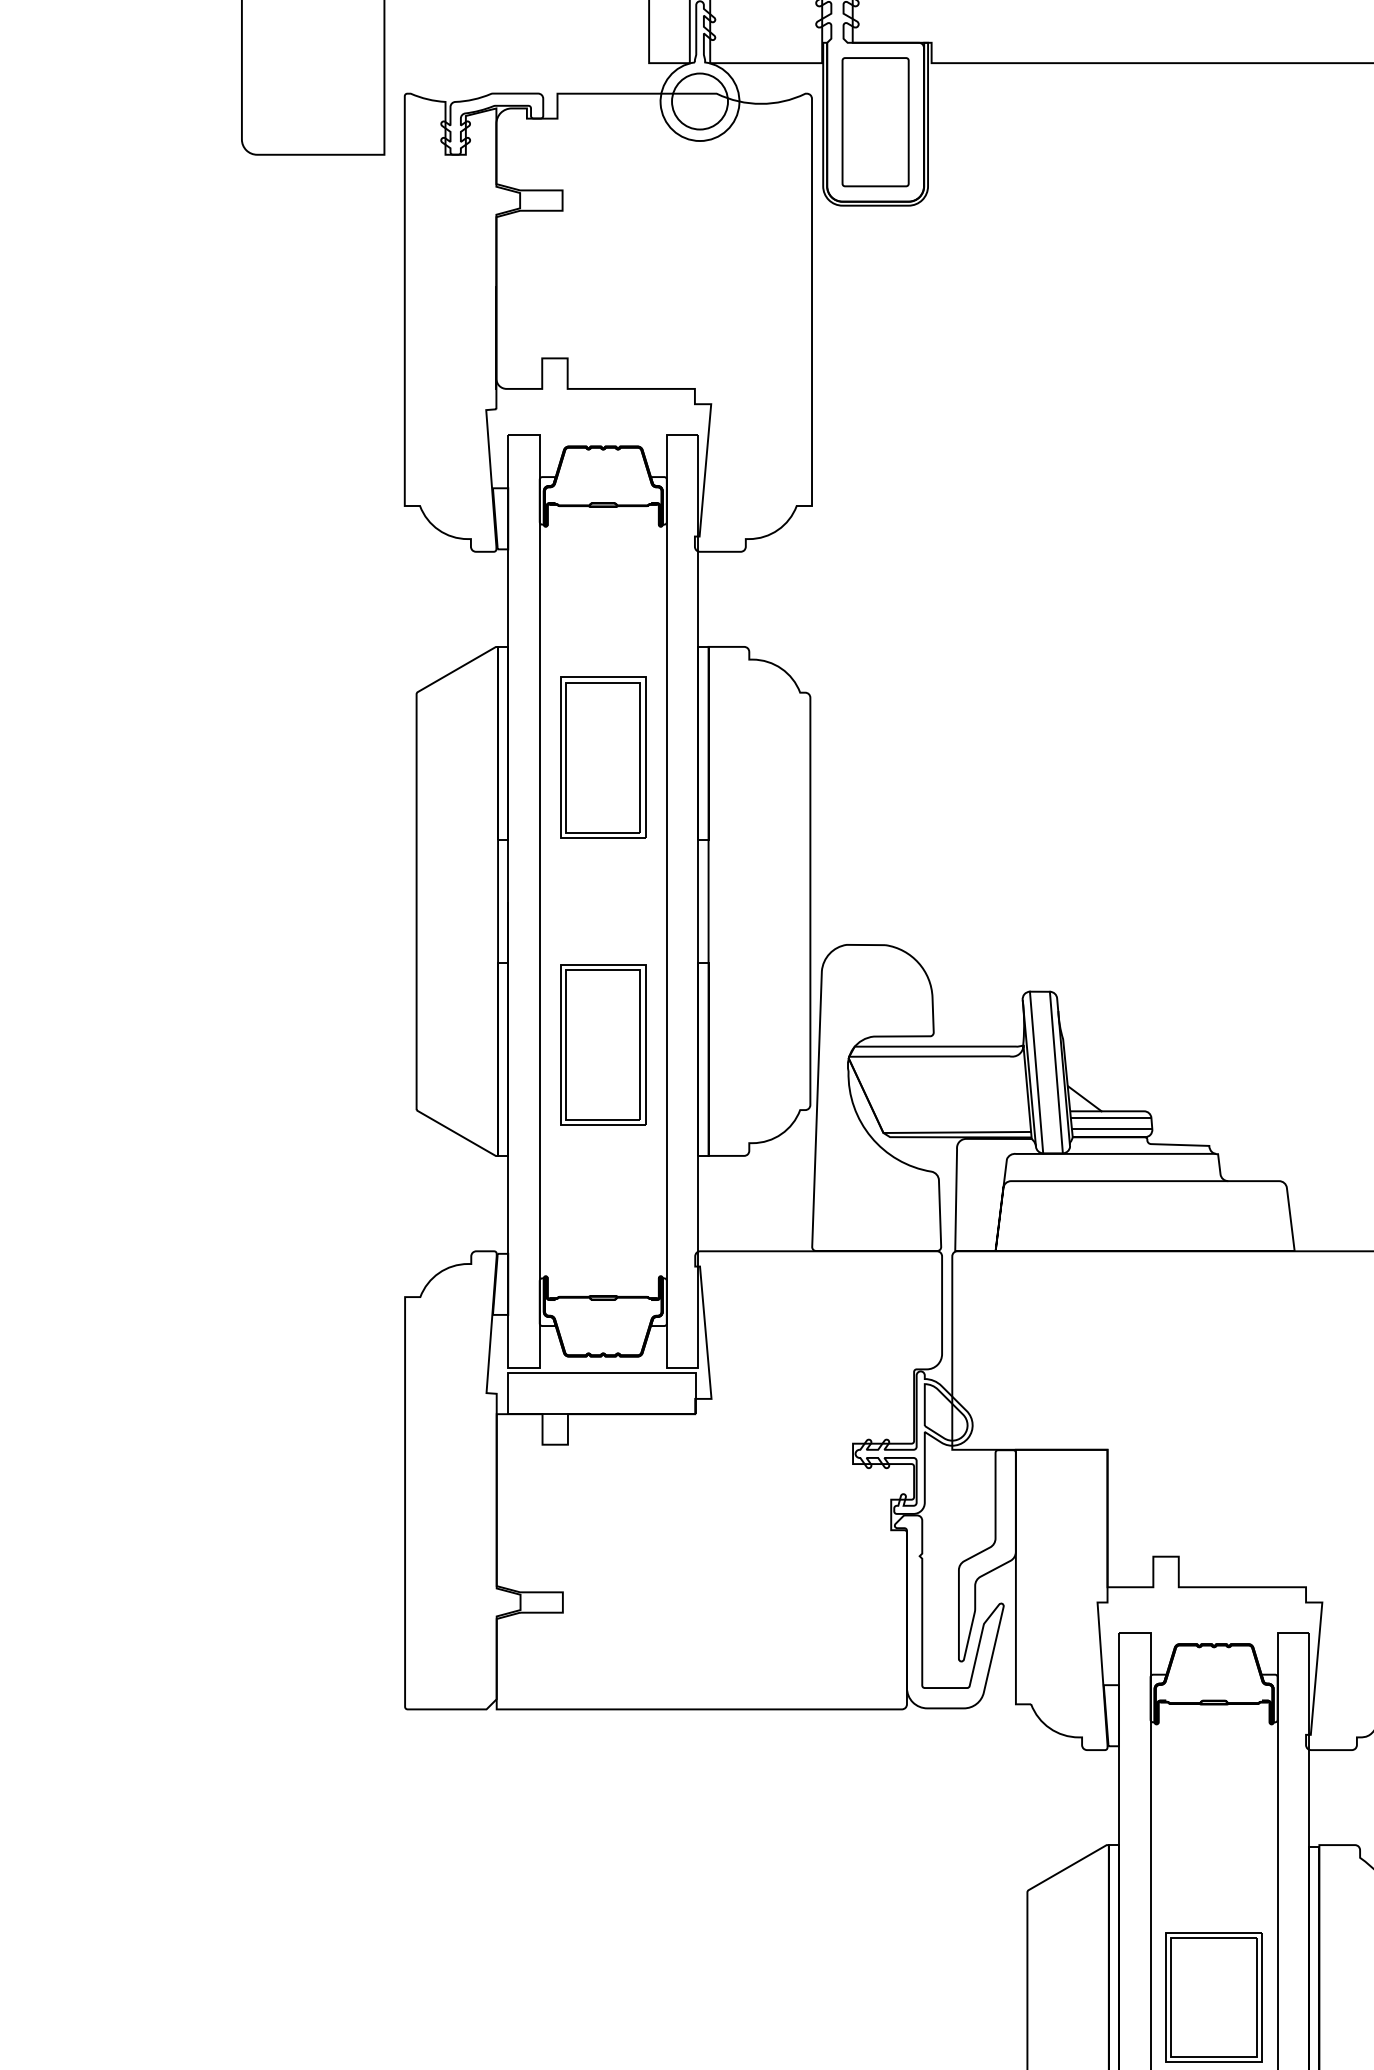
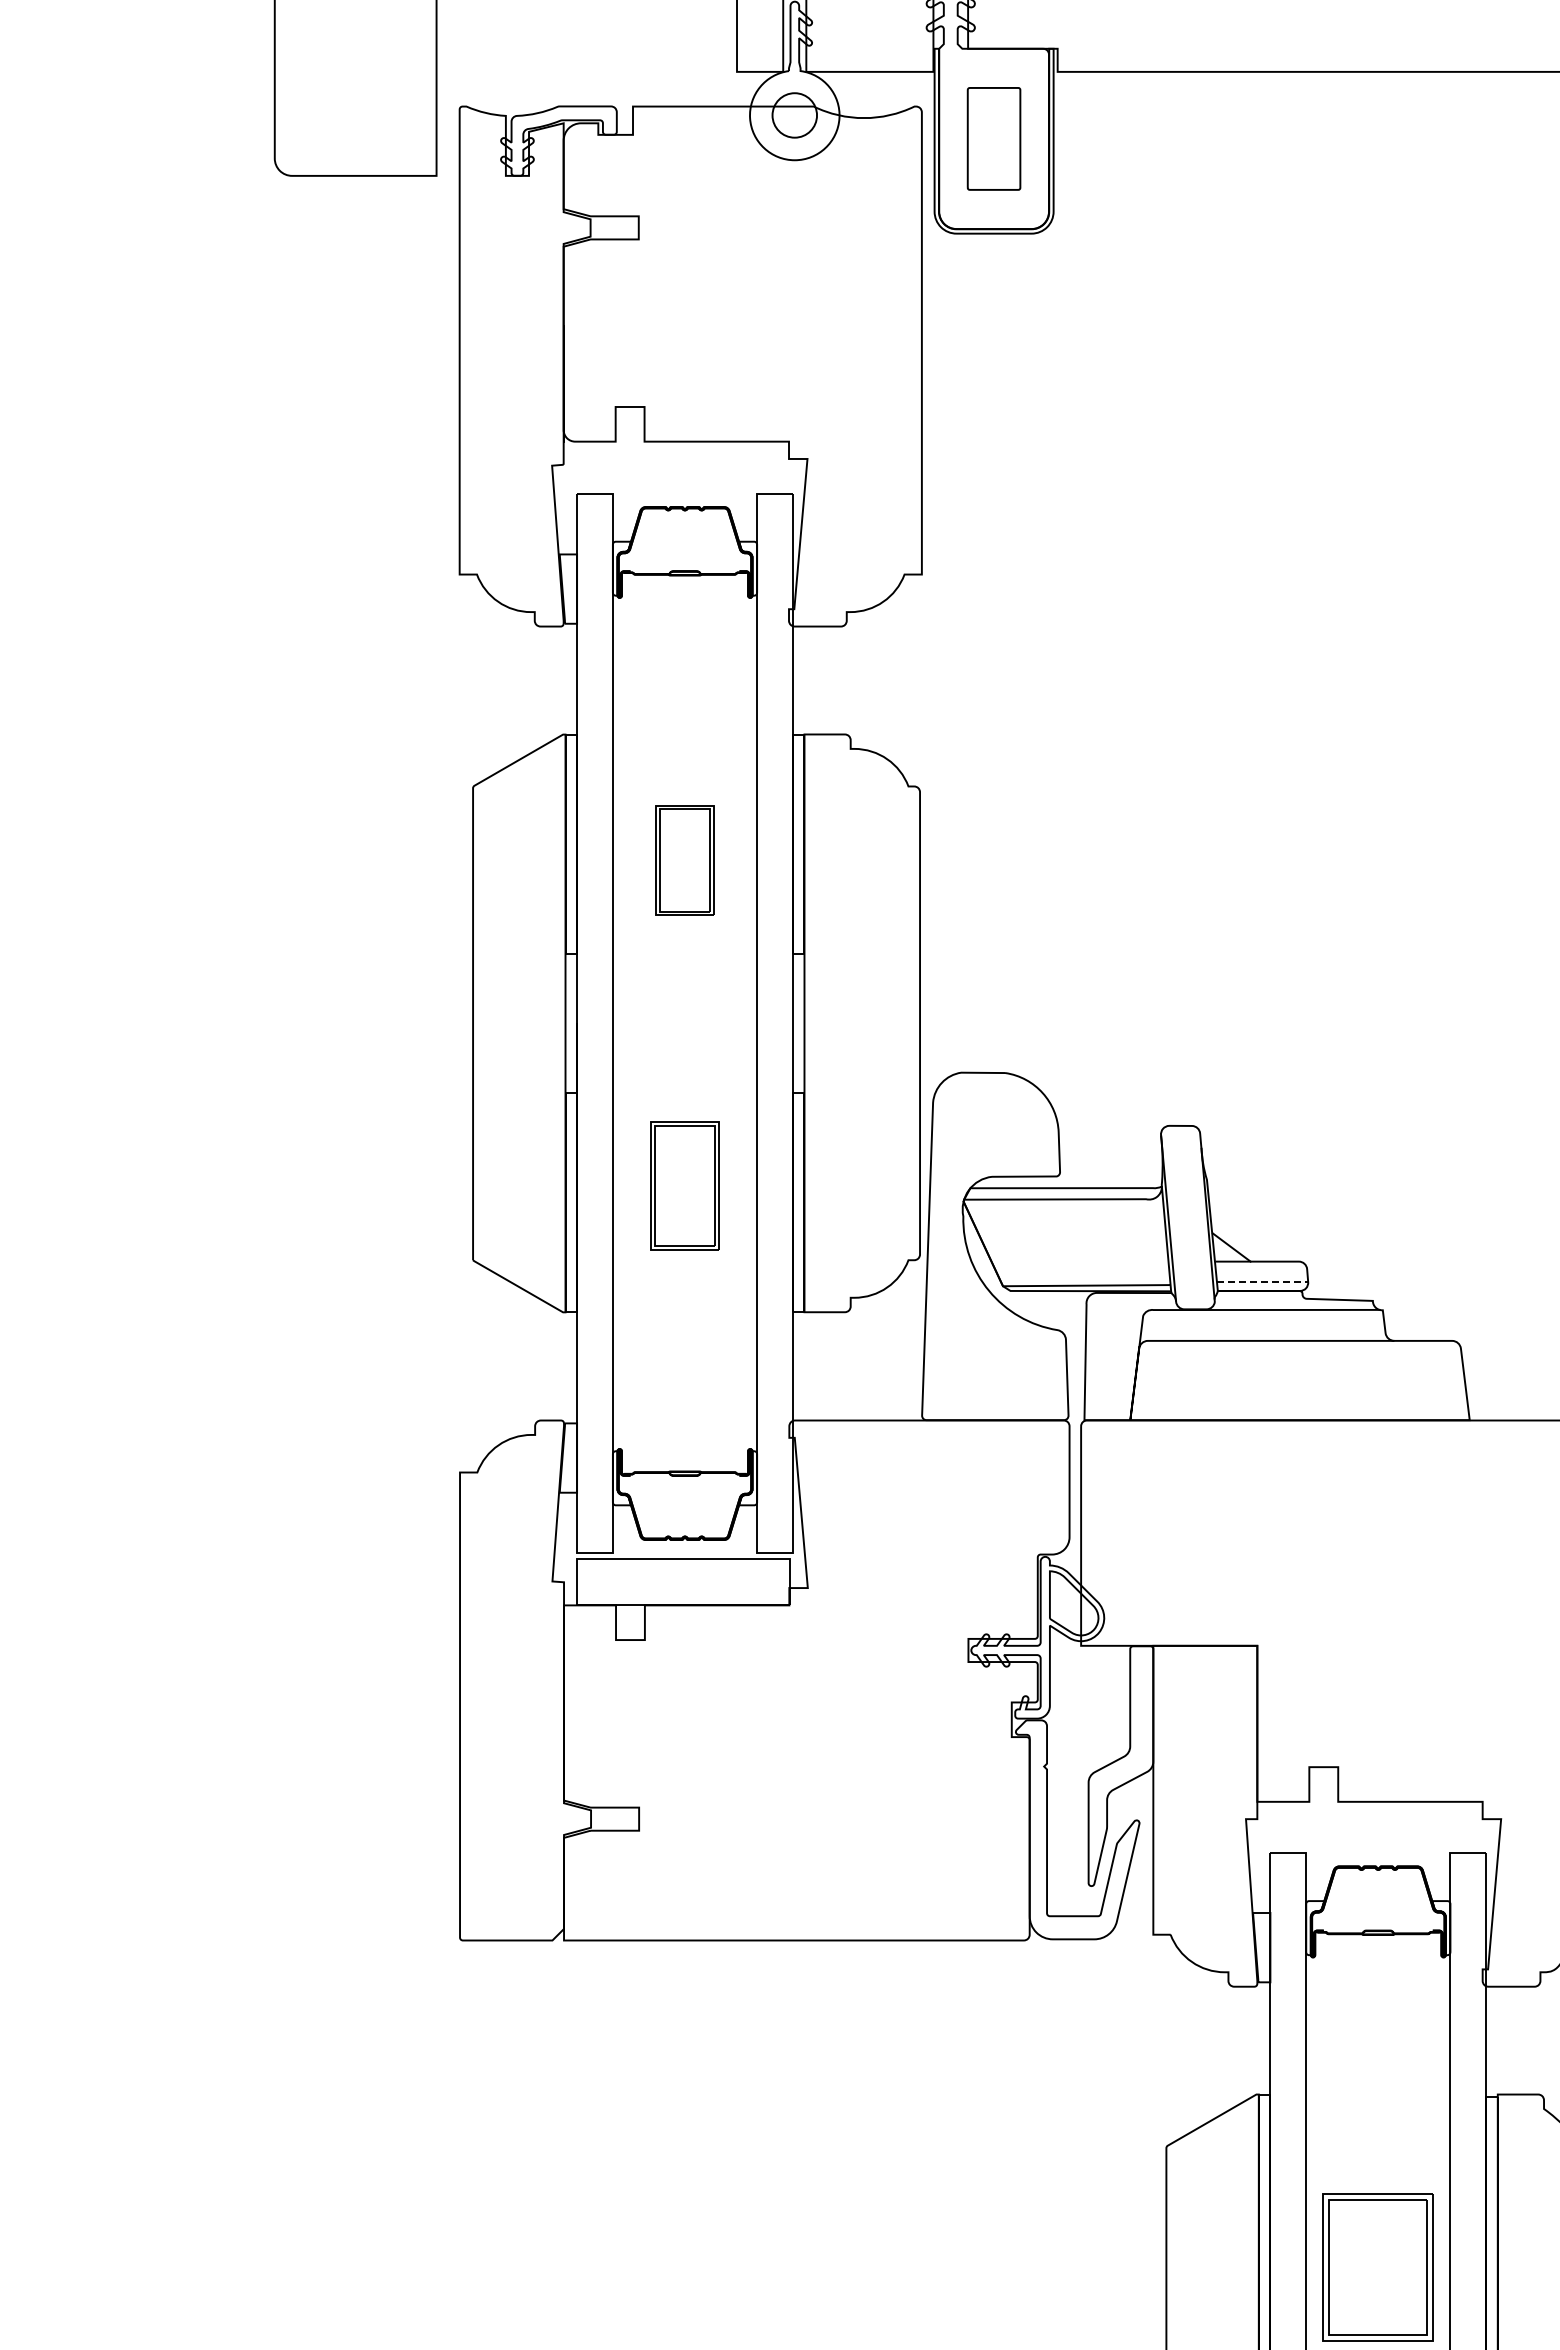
circle: (699, 101) -> (794, 115), size x0.7
part: (875, 121) -> (993, 138), size x0.7
part: (602, 757) -> (684, 860), size x0.6
part: (602, 1045) -> (684, 1186), size x0.7
line: (1055, 1071) -> (1198, 1216), removed
line: (1036, 1072) -> (1176, 1217), removed
line: (1111, 1118) -> (1261, 1269), removed
line: (1112, 1129) -> (1263, 1282), solid -> dashed

